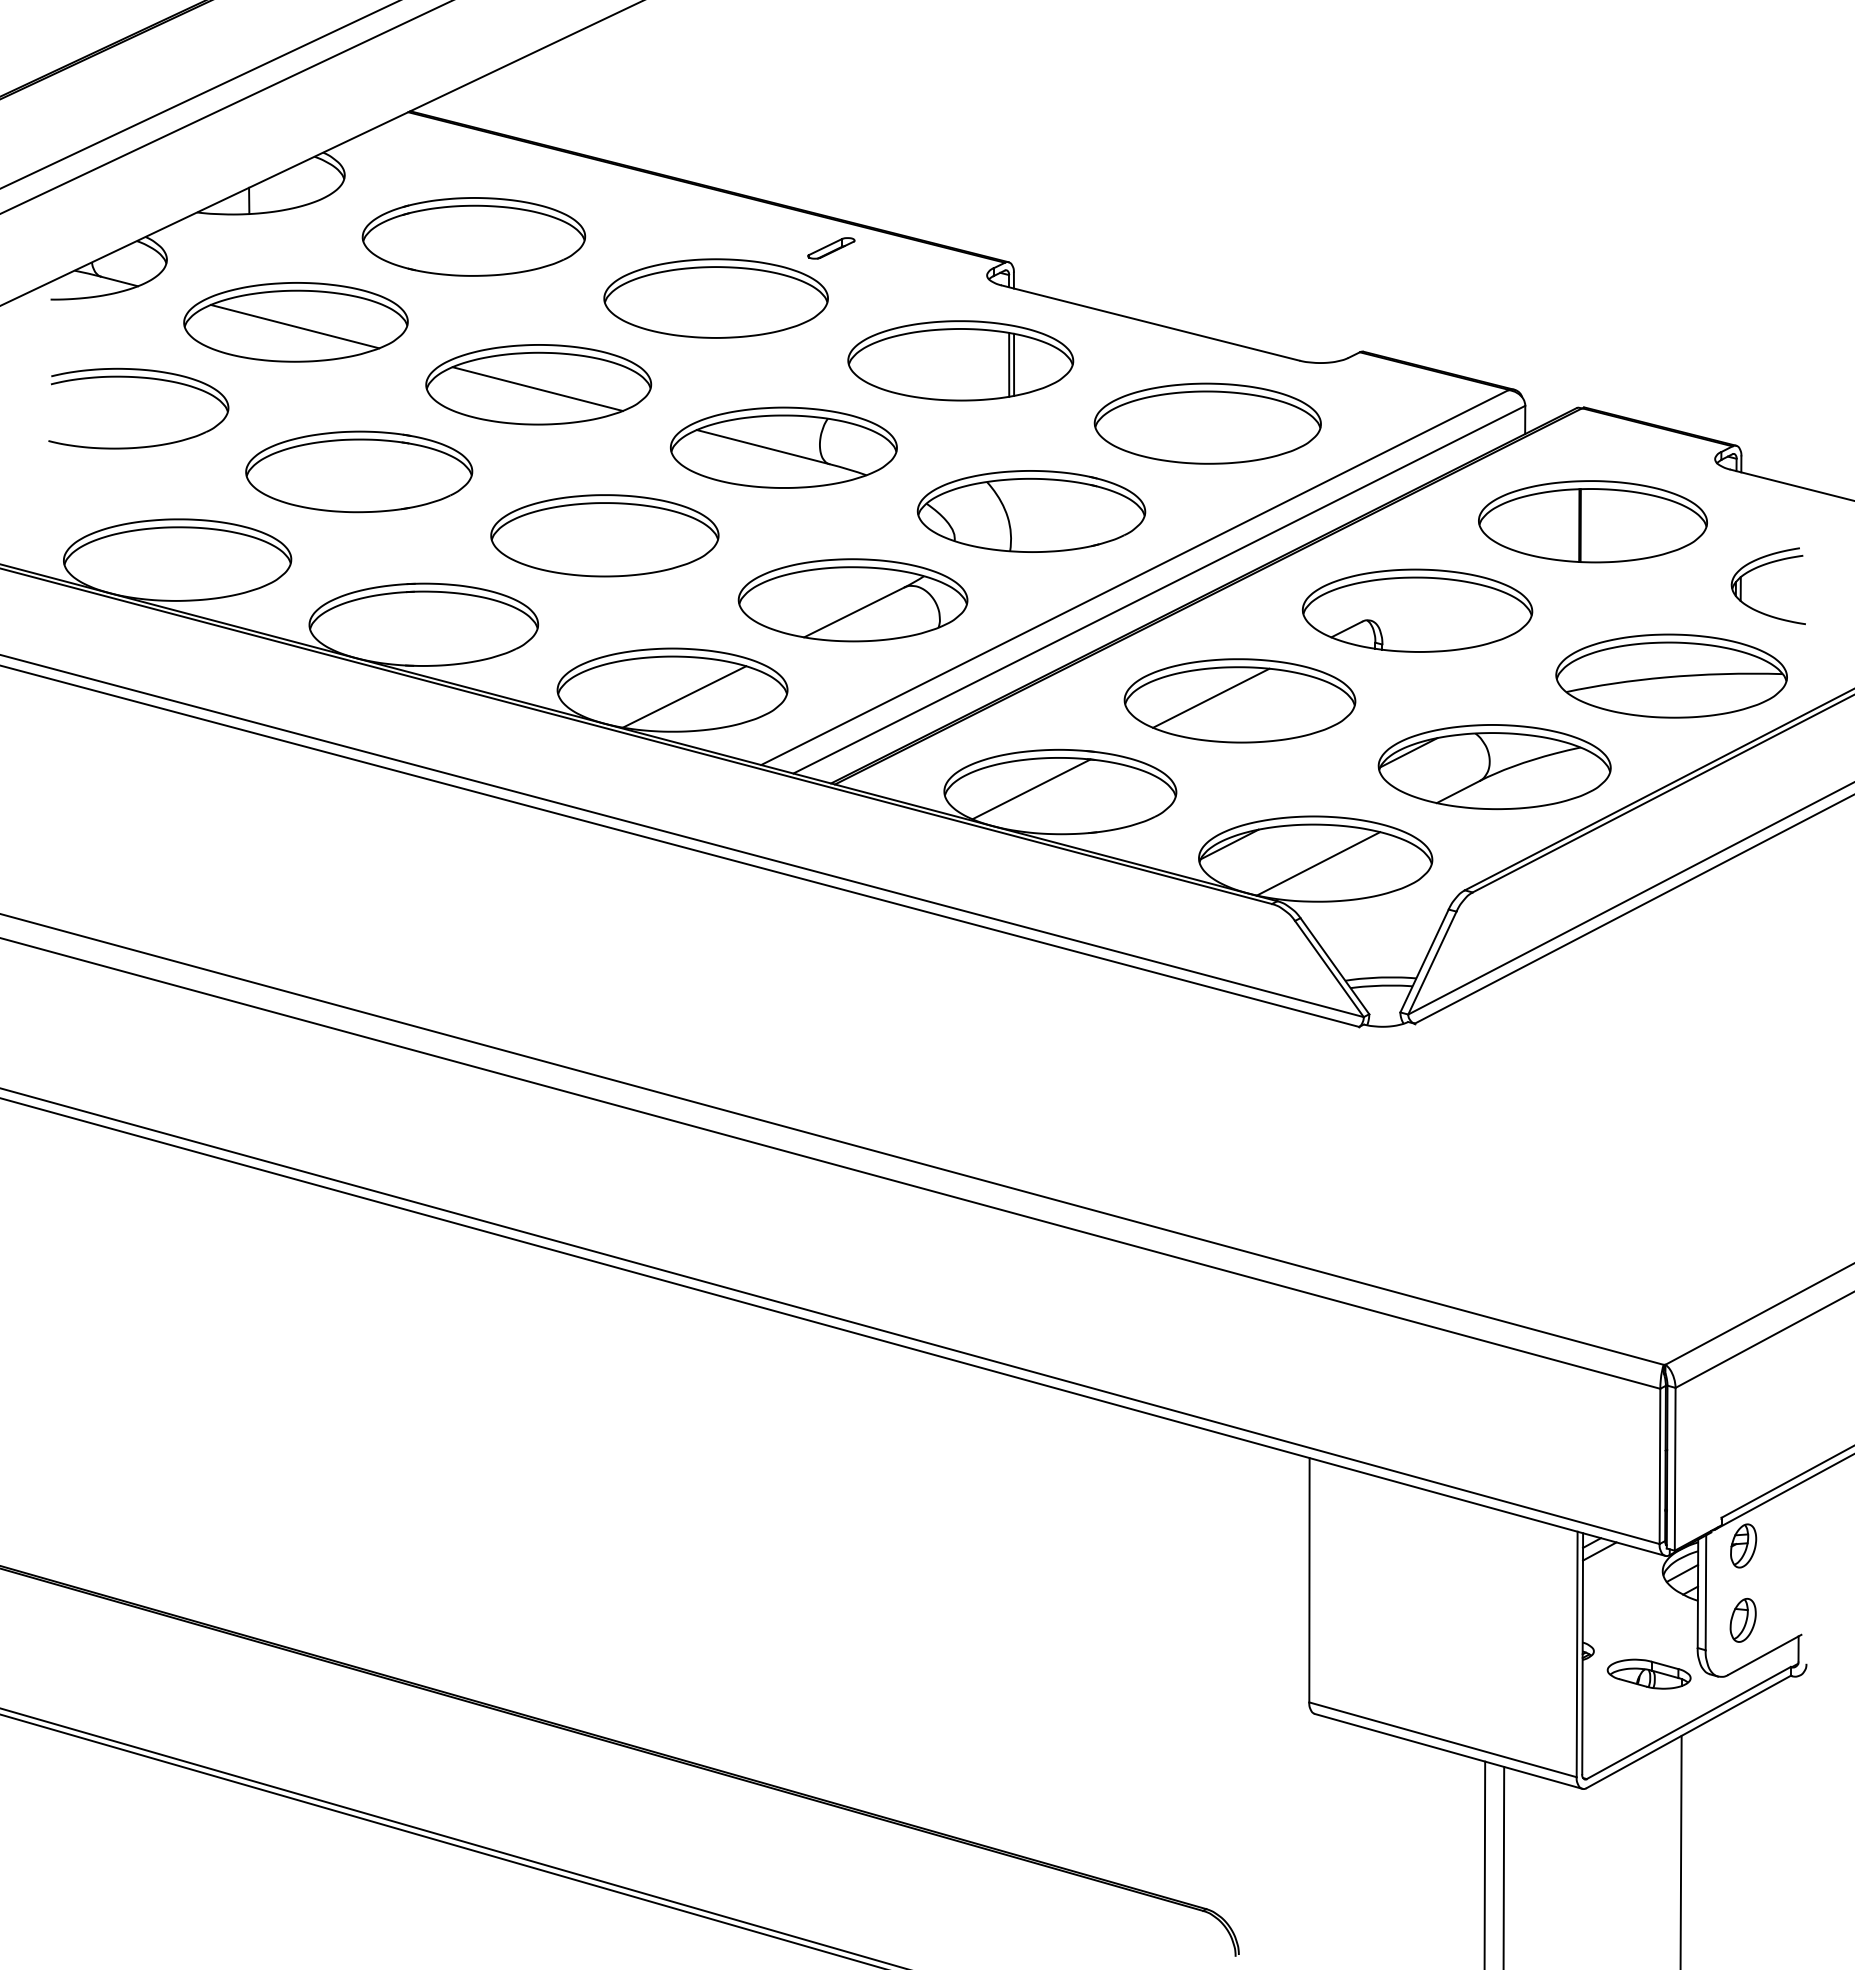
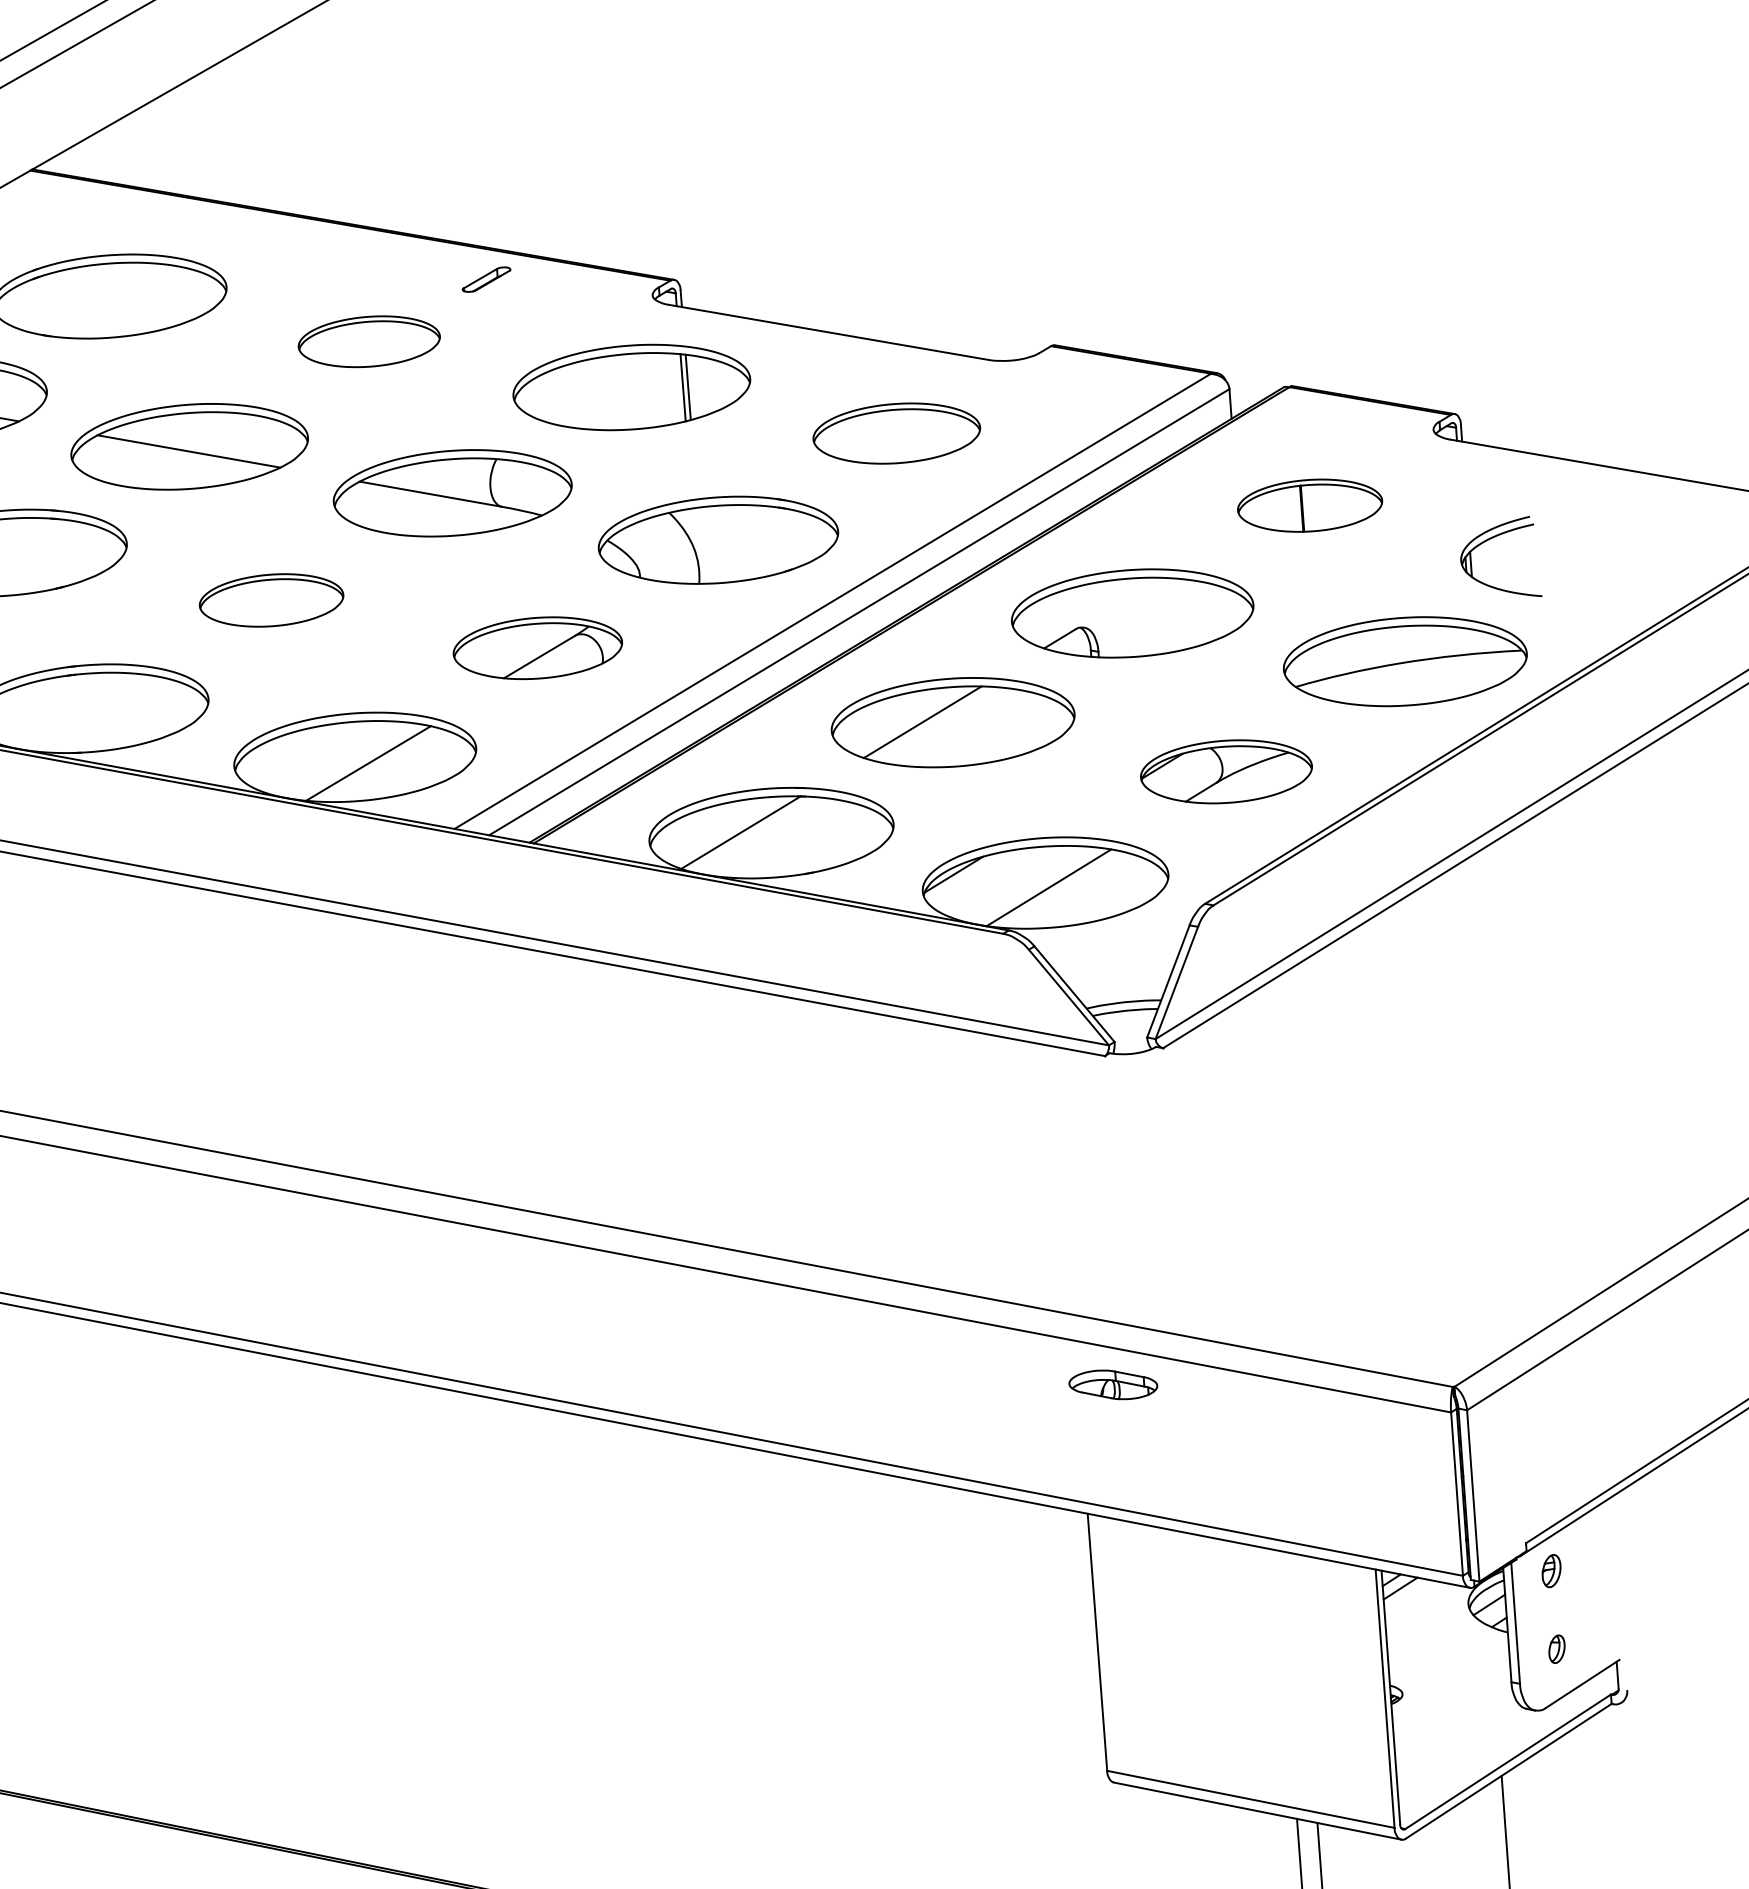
part: (715, 298) -> (368, 341), size x0.6
part: (1207, 423) -> (896, 433), size x0.7
part: (1592, 521) -> (1309, 505), size x0.6
part: (604, 535) -> (271, 600), size x0.6
part: (852, 600) -> (537, 648), size x0.7
part: (1494, 767) -> (1226, 772), size x0.7
part: (1743, 1545) -> (1551, 1570), size x0.7
part: (1742, 1619) -> (1556, 1648), size x0.6
part: (1648, 1673) -> (1112, 1384), moved

